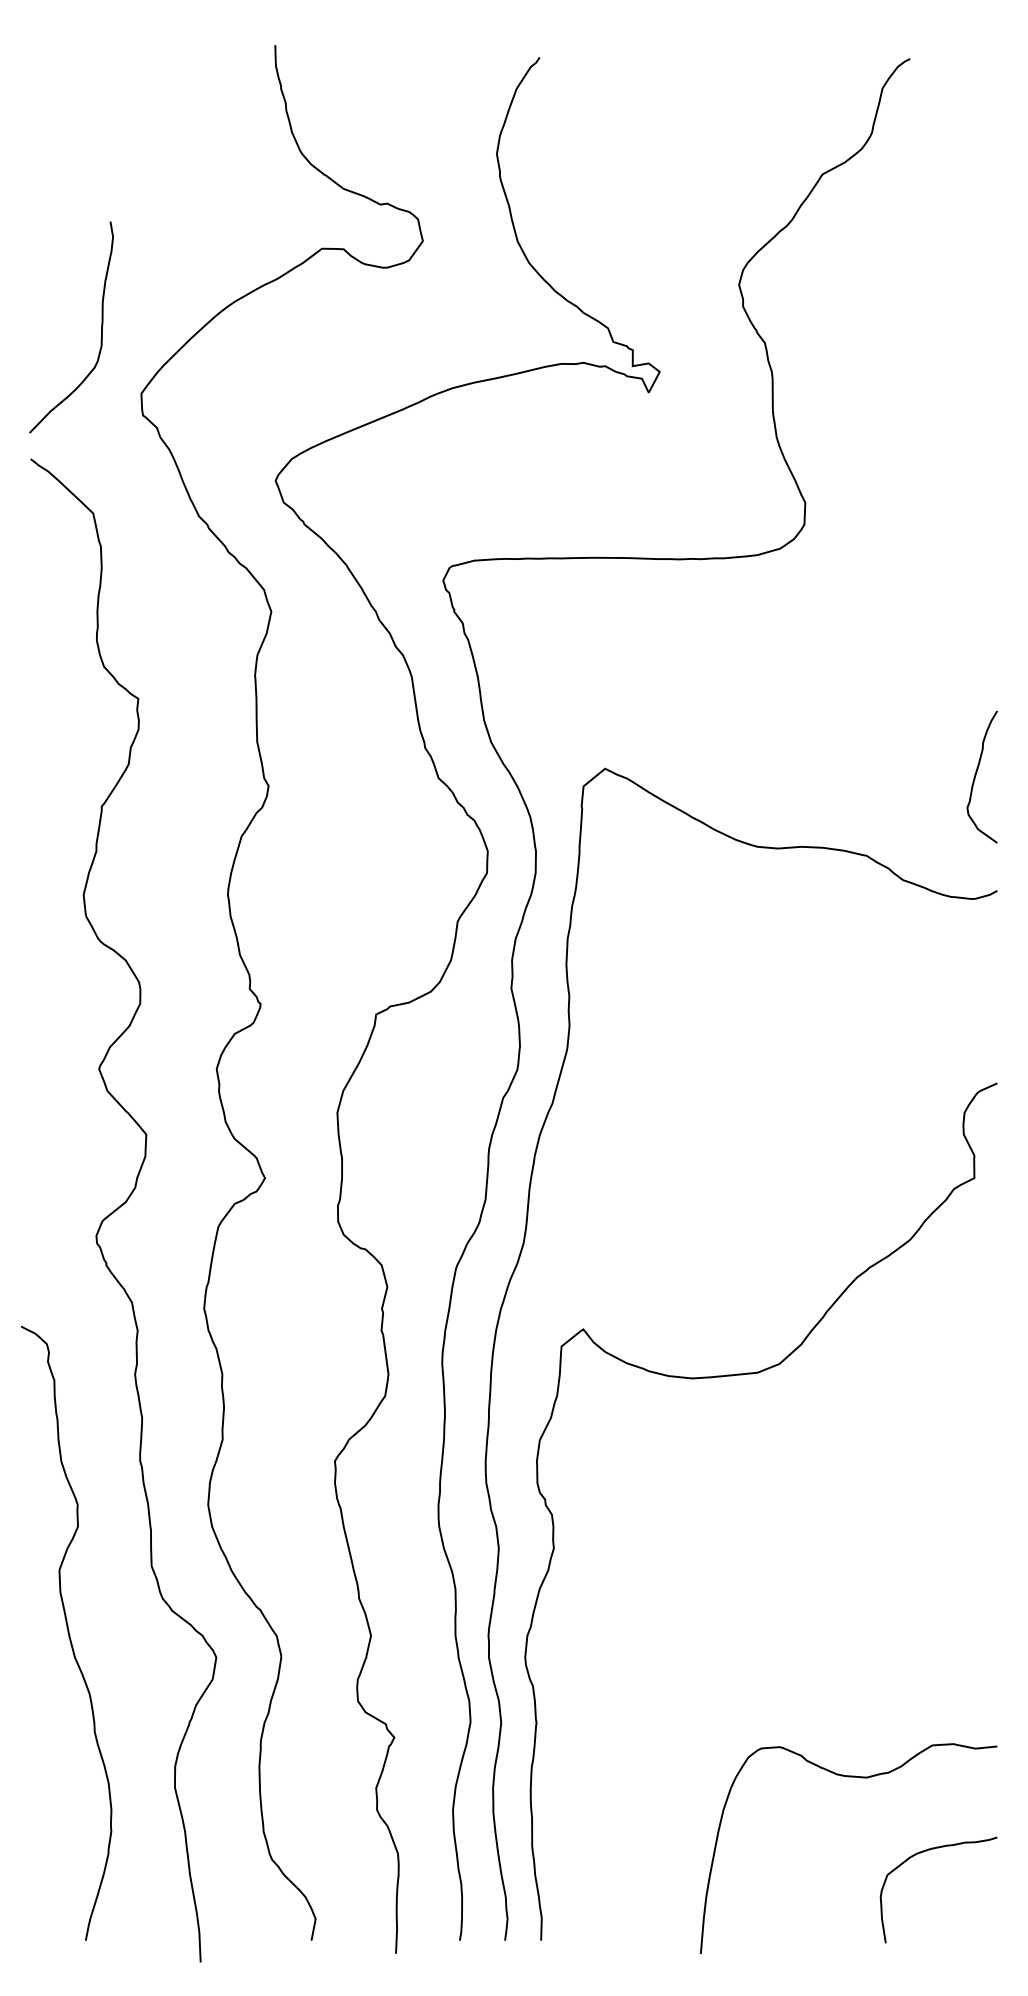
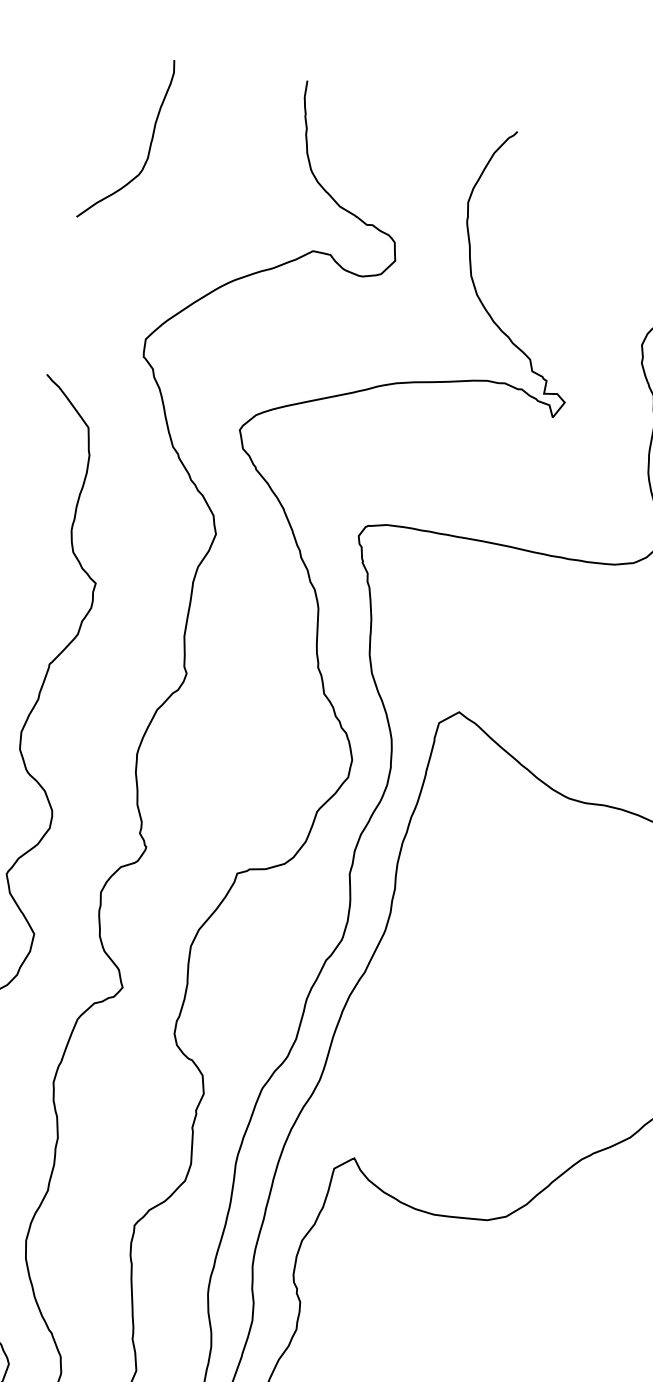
curve: (101, 327) -> (150, 143), moved

